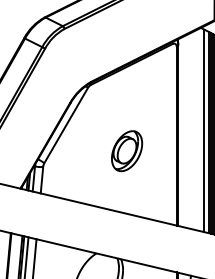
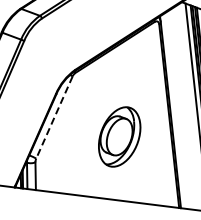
line: (66, 125) -> (54, 117), solid -> dashed
part: (127, 151) -> (120, 137), size x1.4

